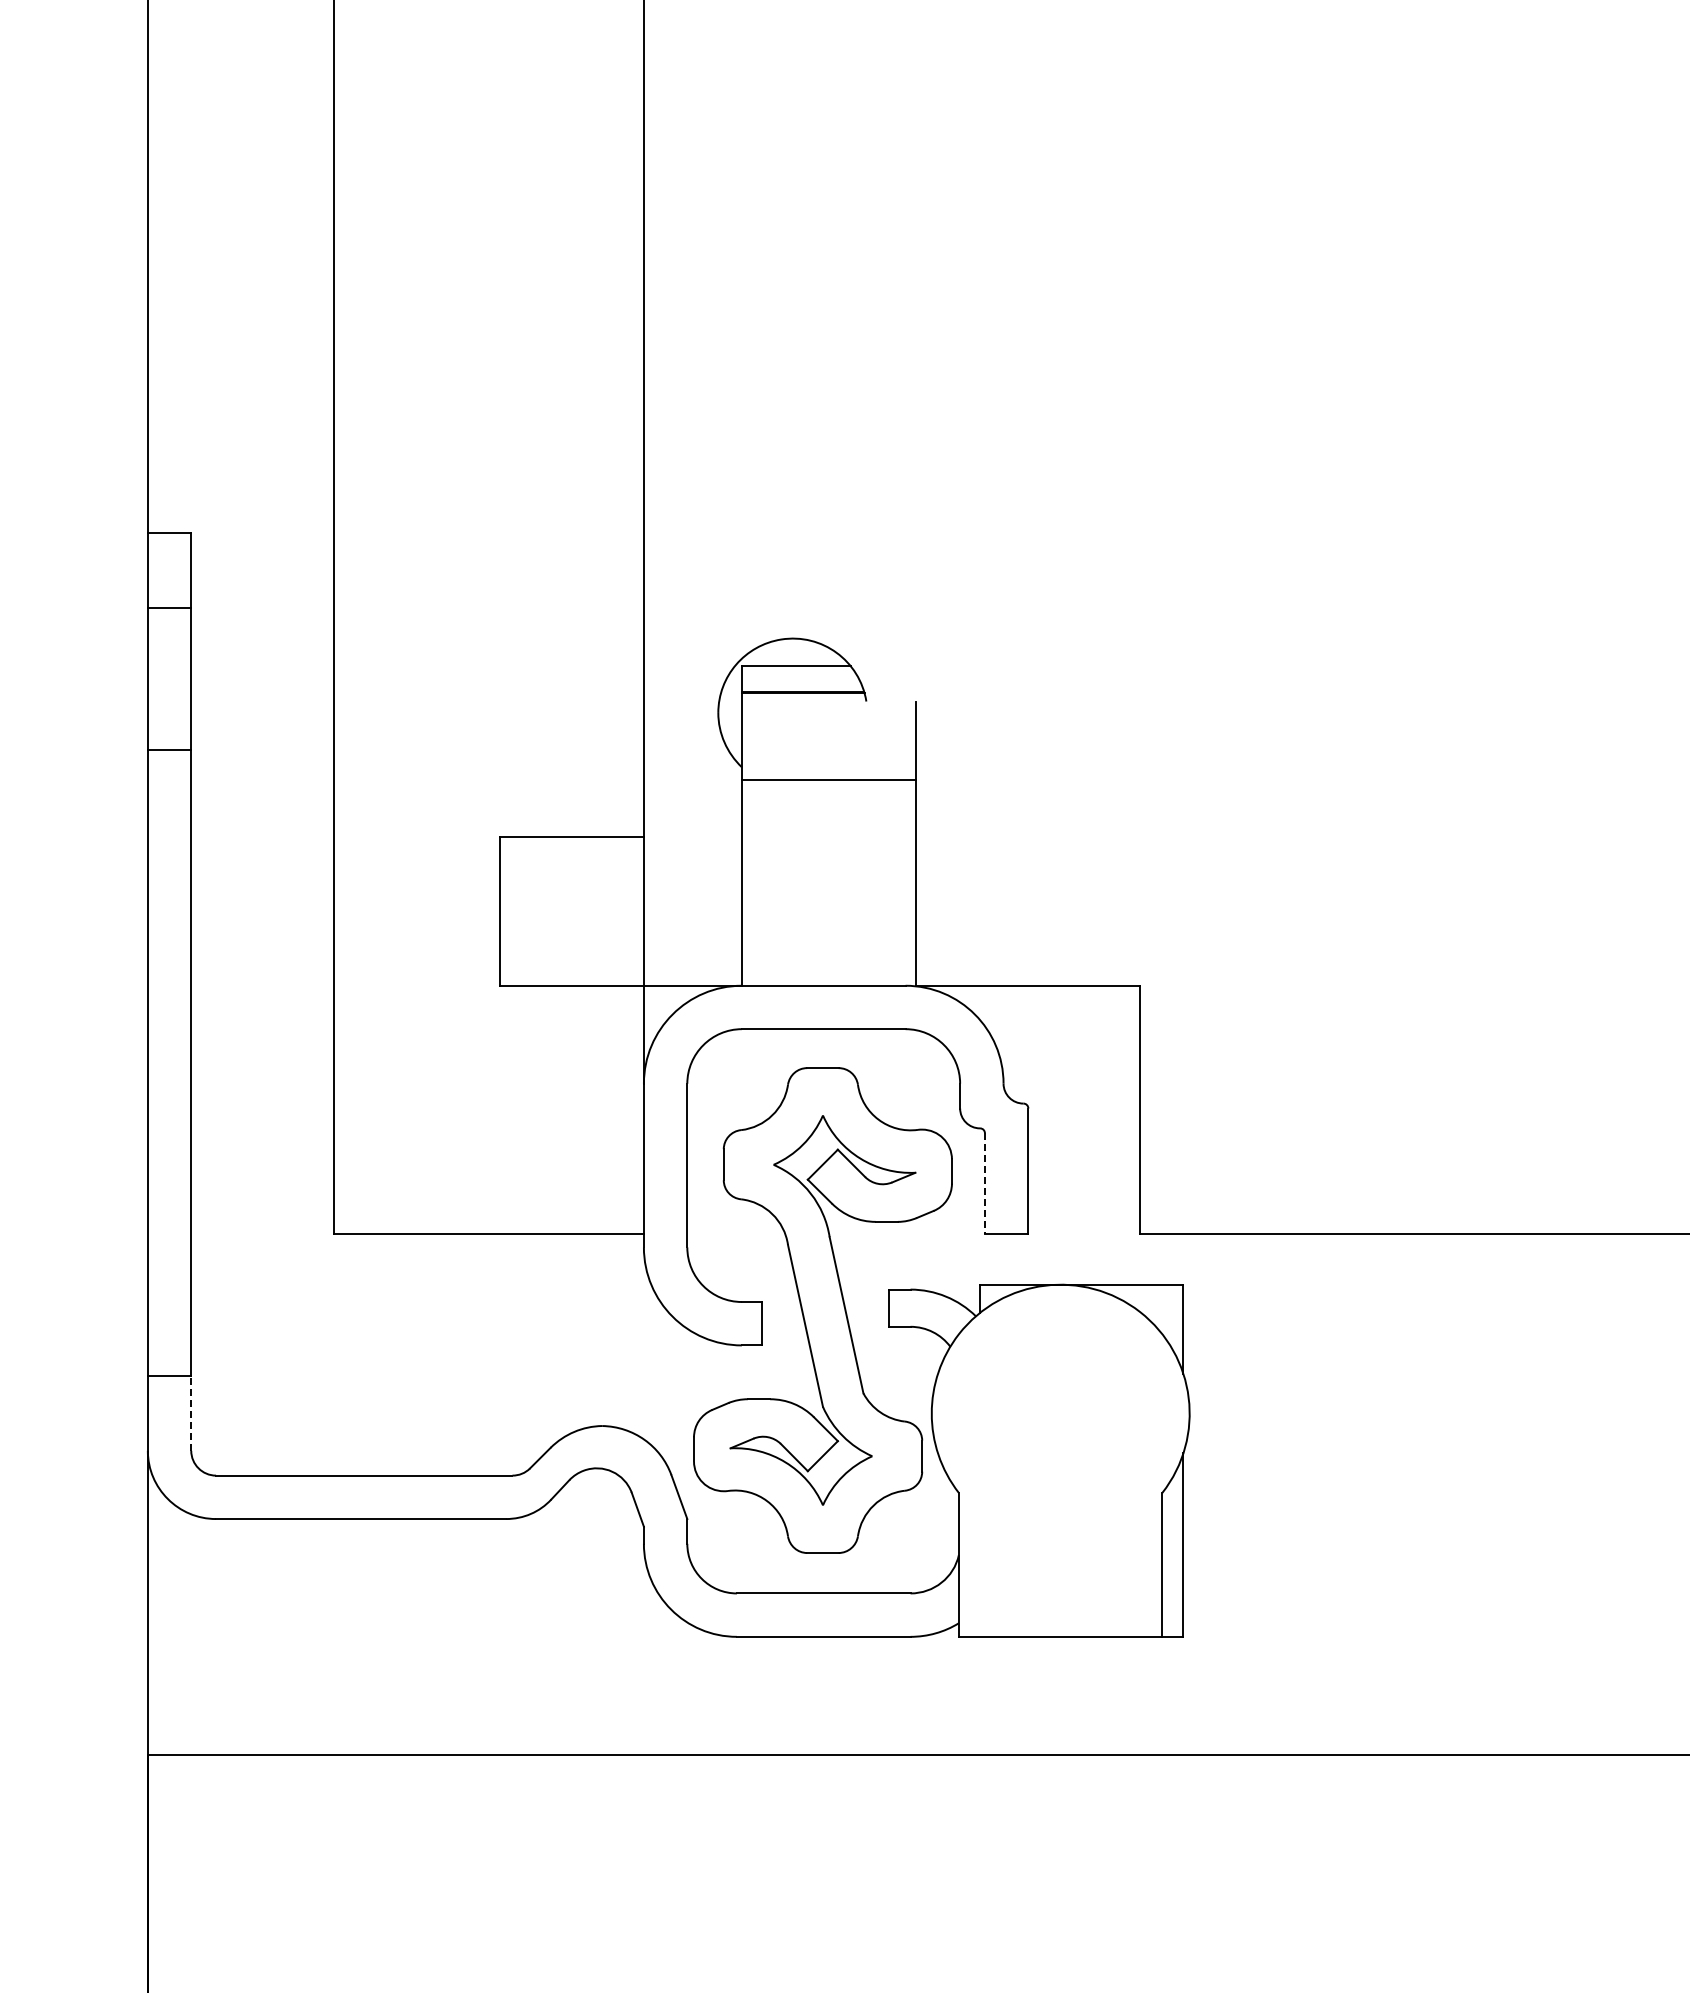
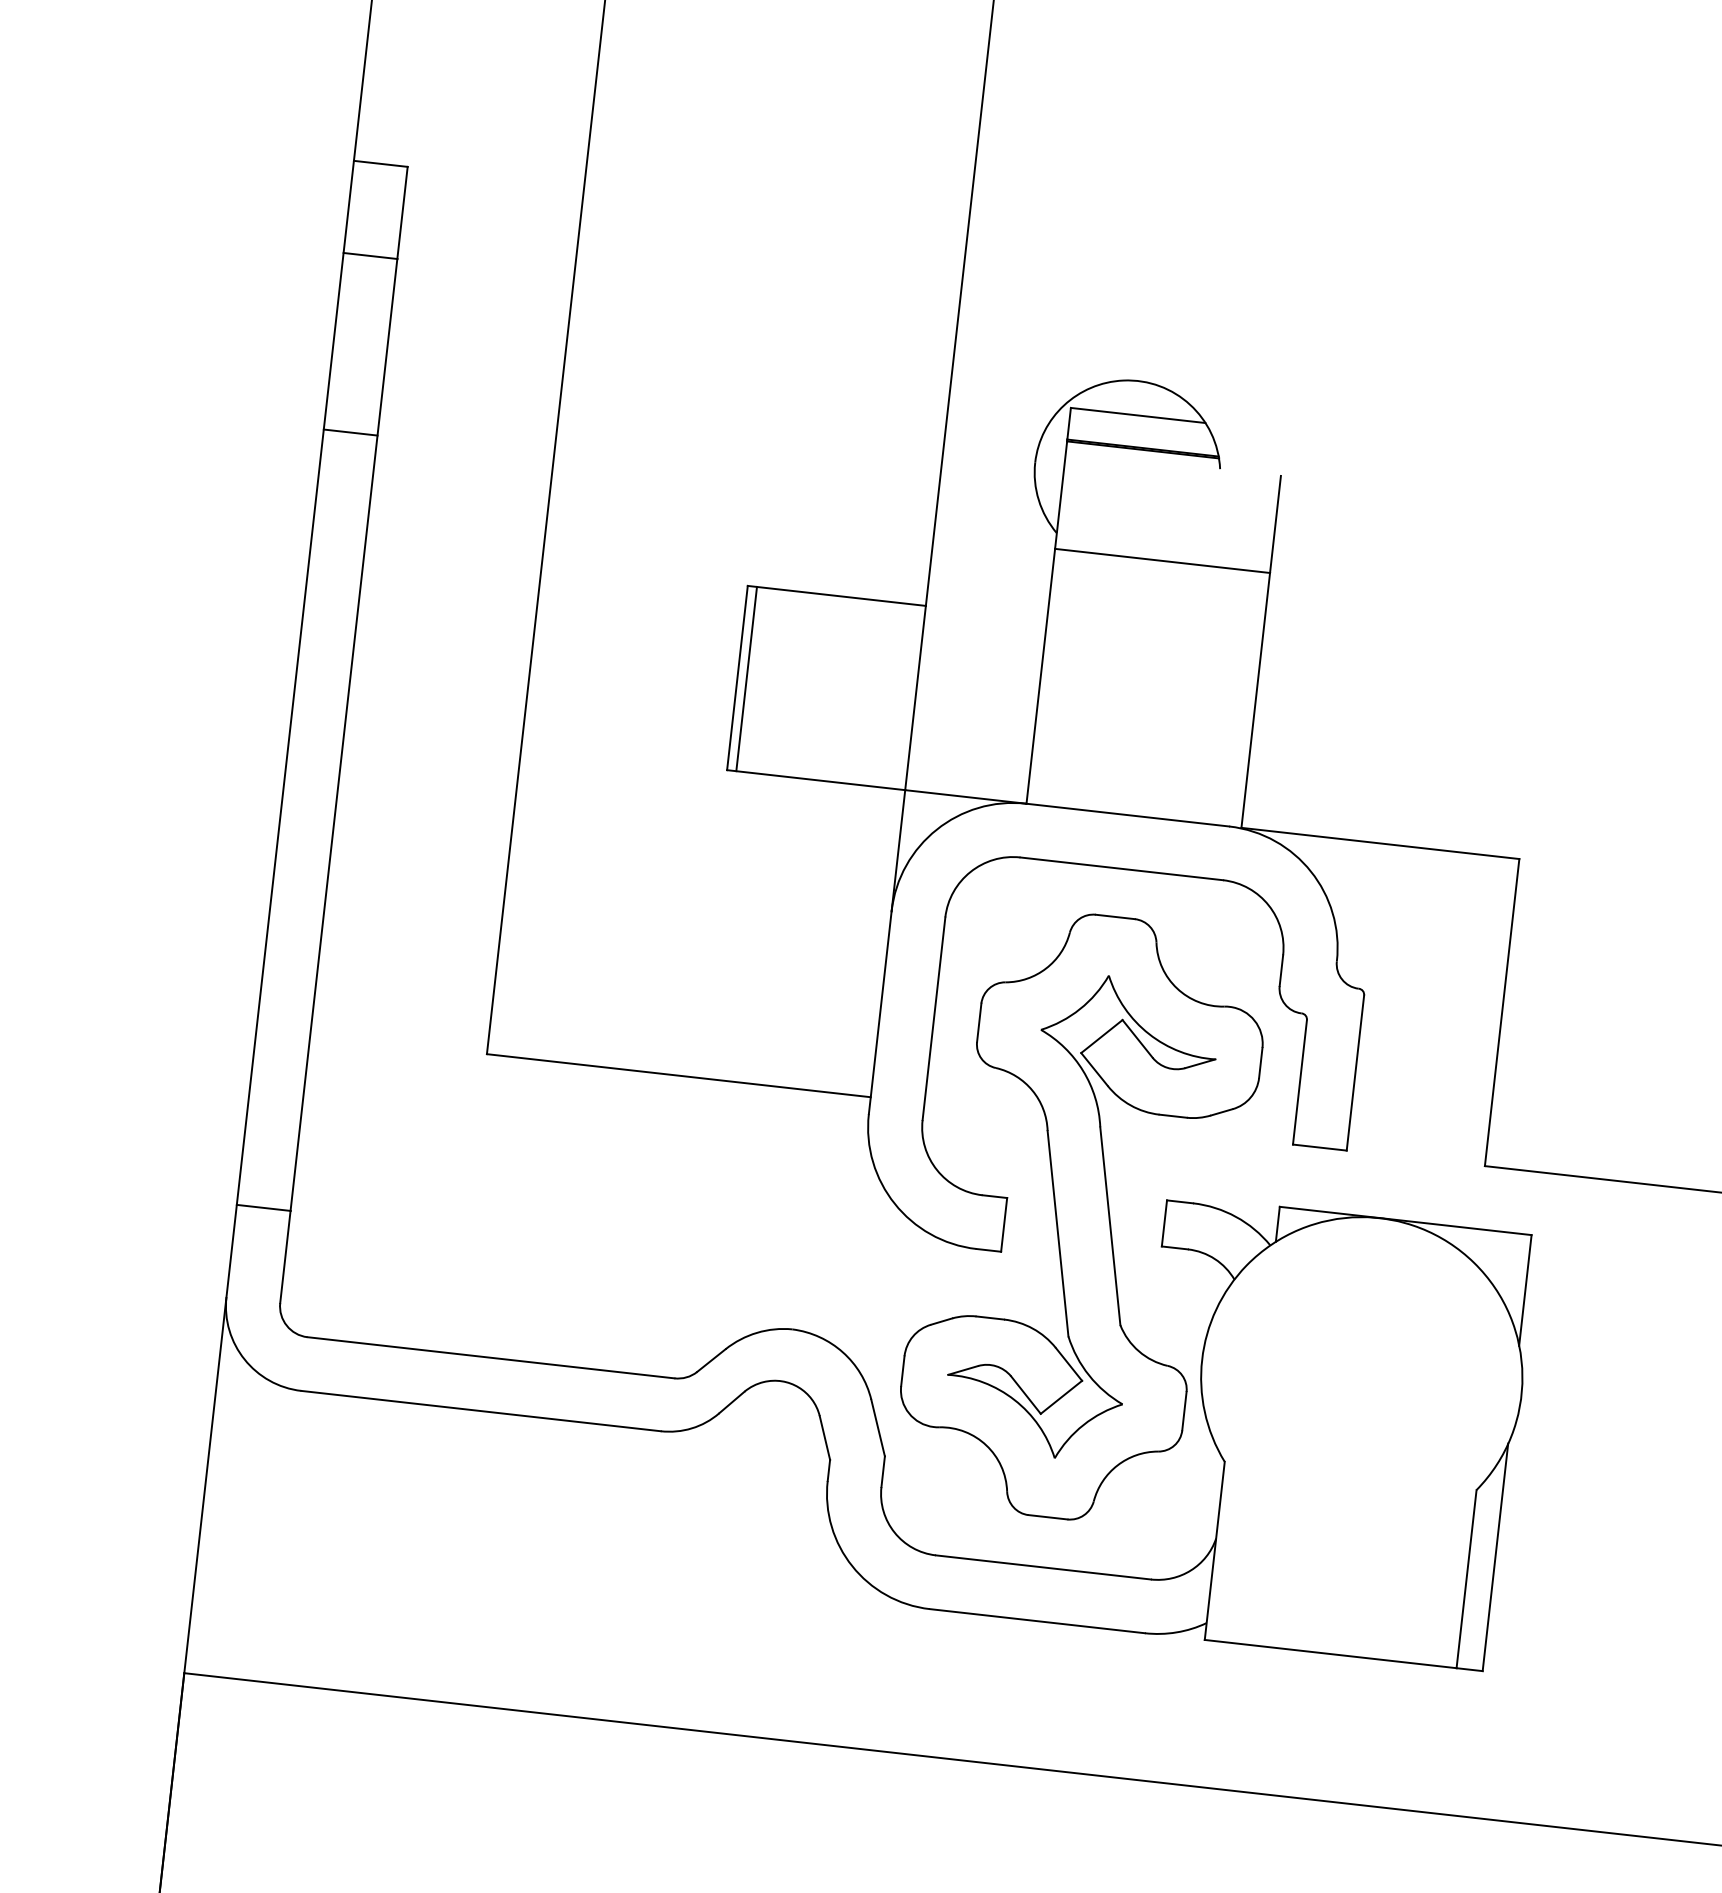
line: (507, 910) -> (746, 678), added
line: (984, 1184) -> (1299, 1083), dashed -> solid
line: (191, 1413) -> (285, 1256), dashed -> solid

